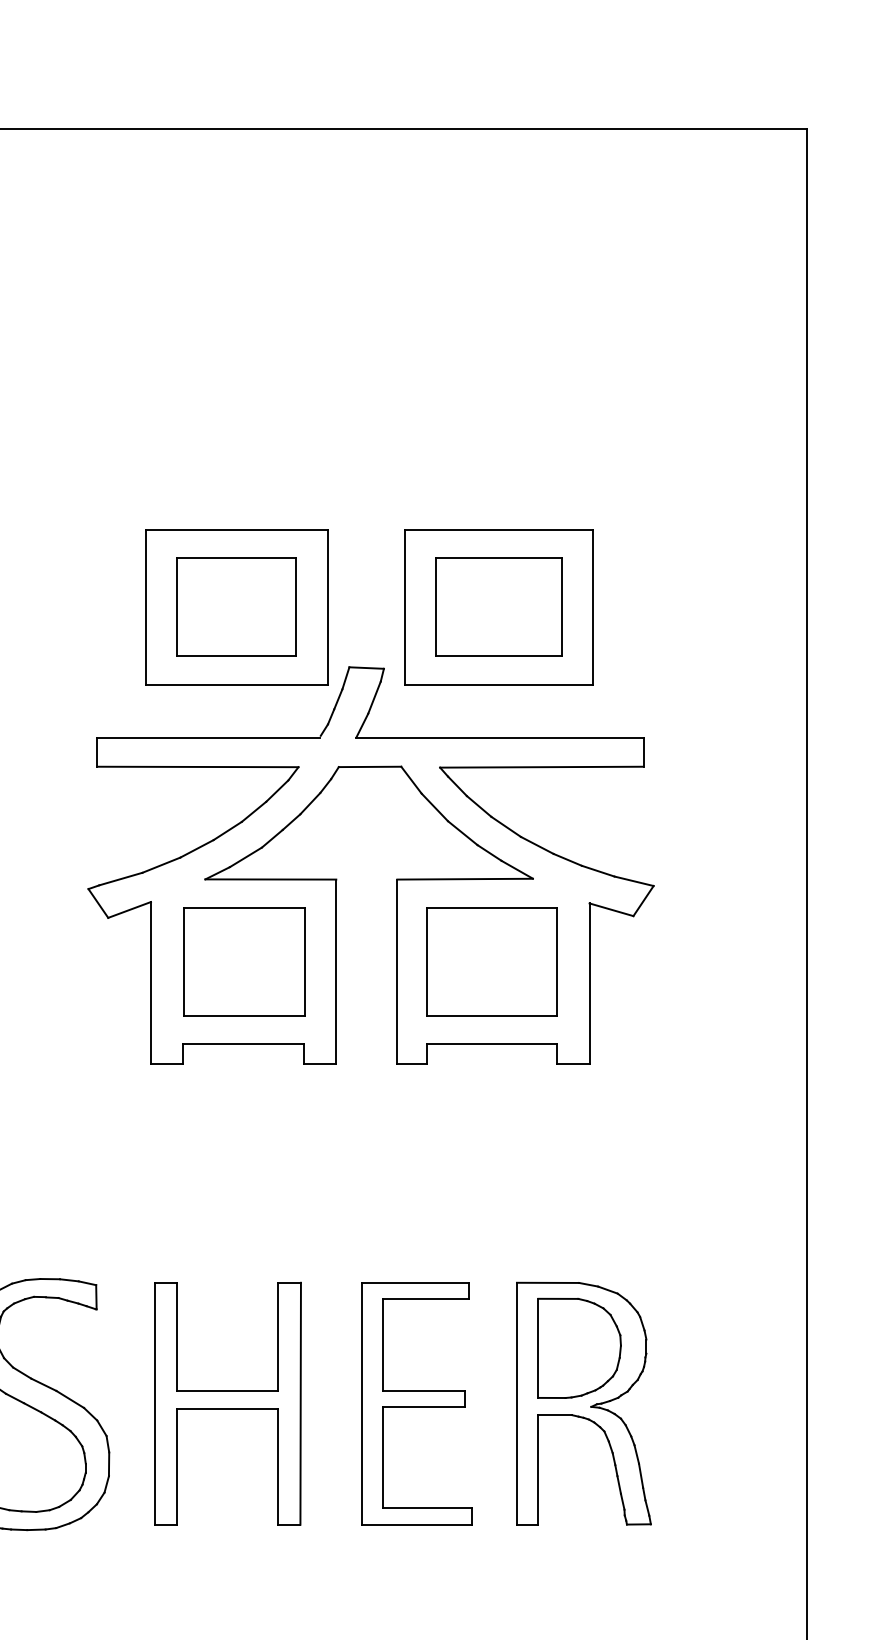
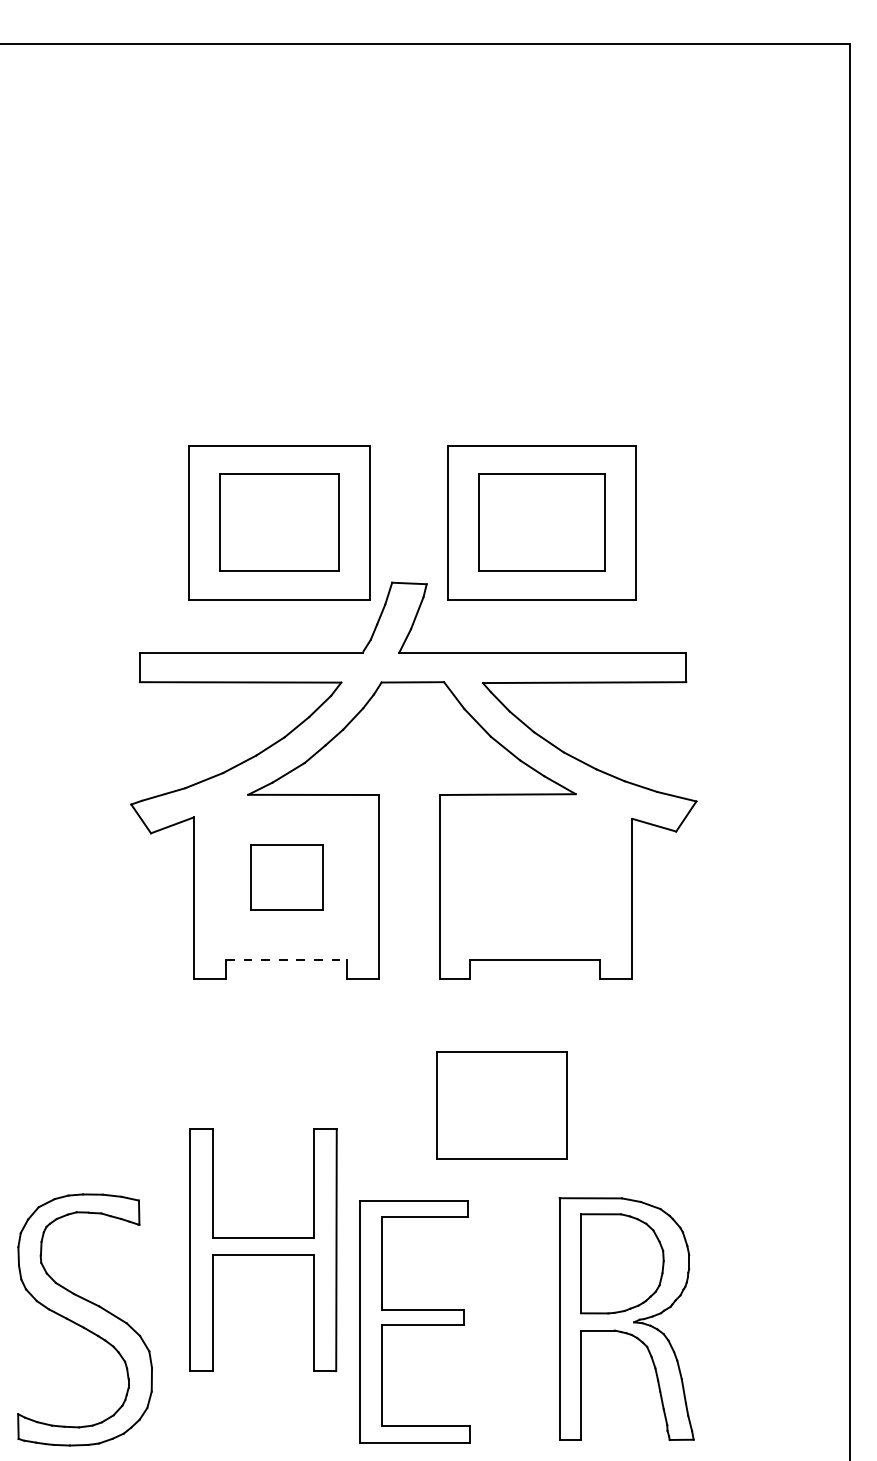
part: (244, 961) -> (287, 876), size x0.6
part: (491, 961) -> (501, 1104), moved
line: (243, 1044) -> (286, 959), solid -> dashed
part: (227, 1403) -> (263, 1249), moved
part: (416, 1403) -> (415, 1321), moved

